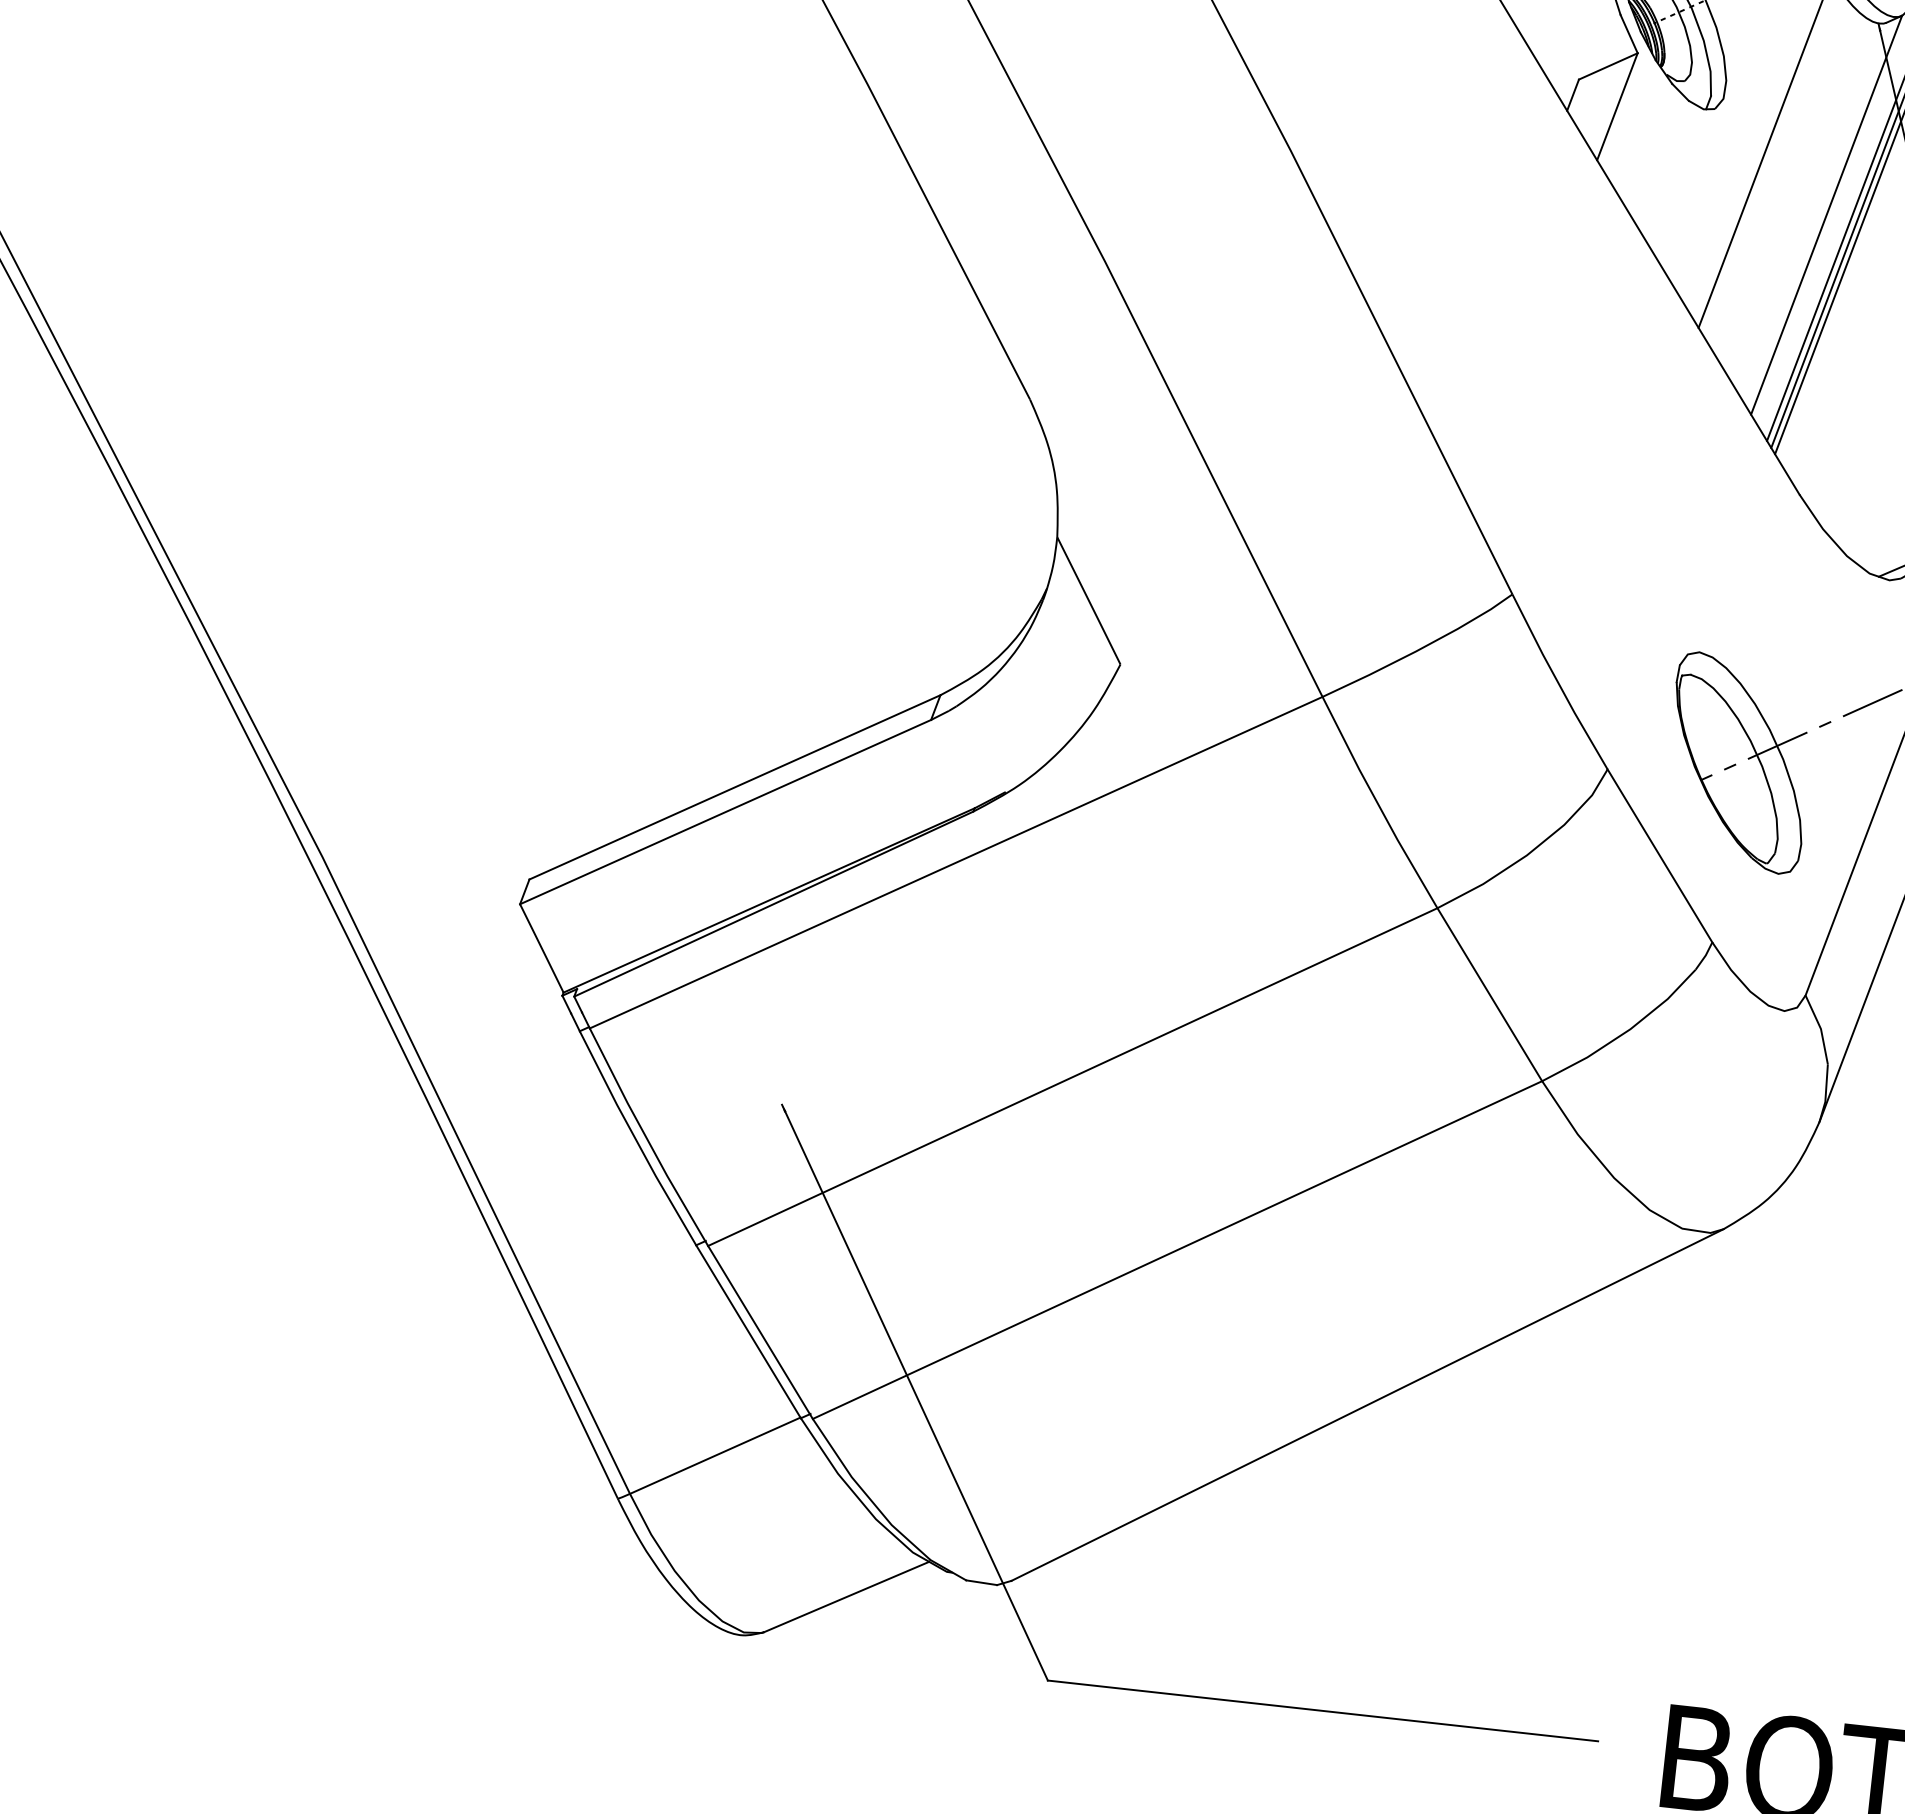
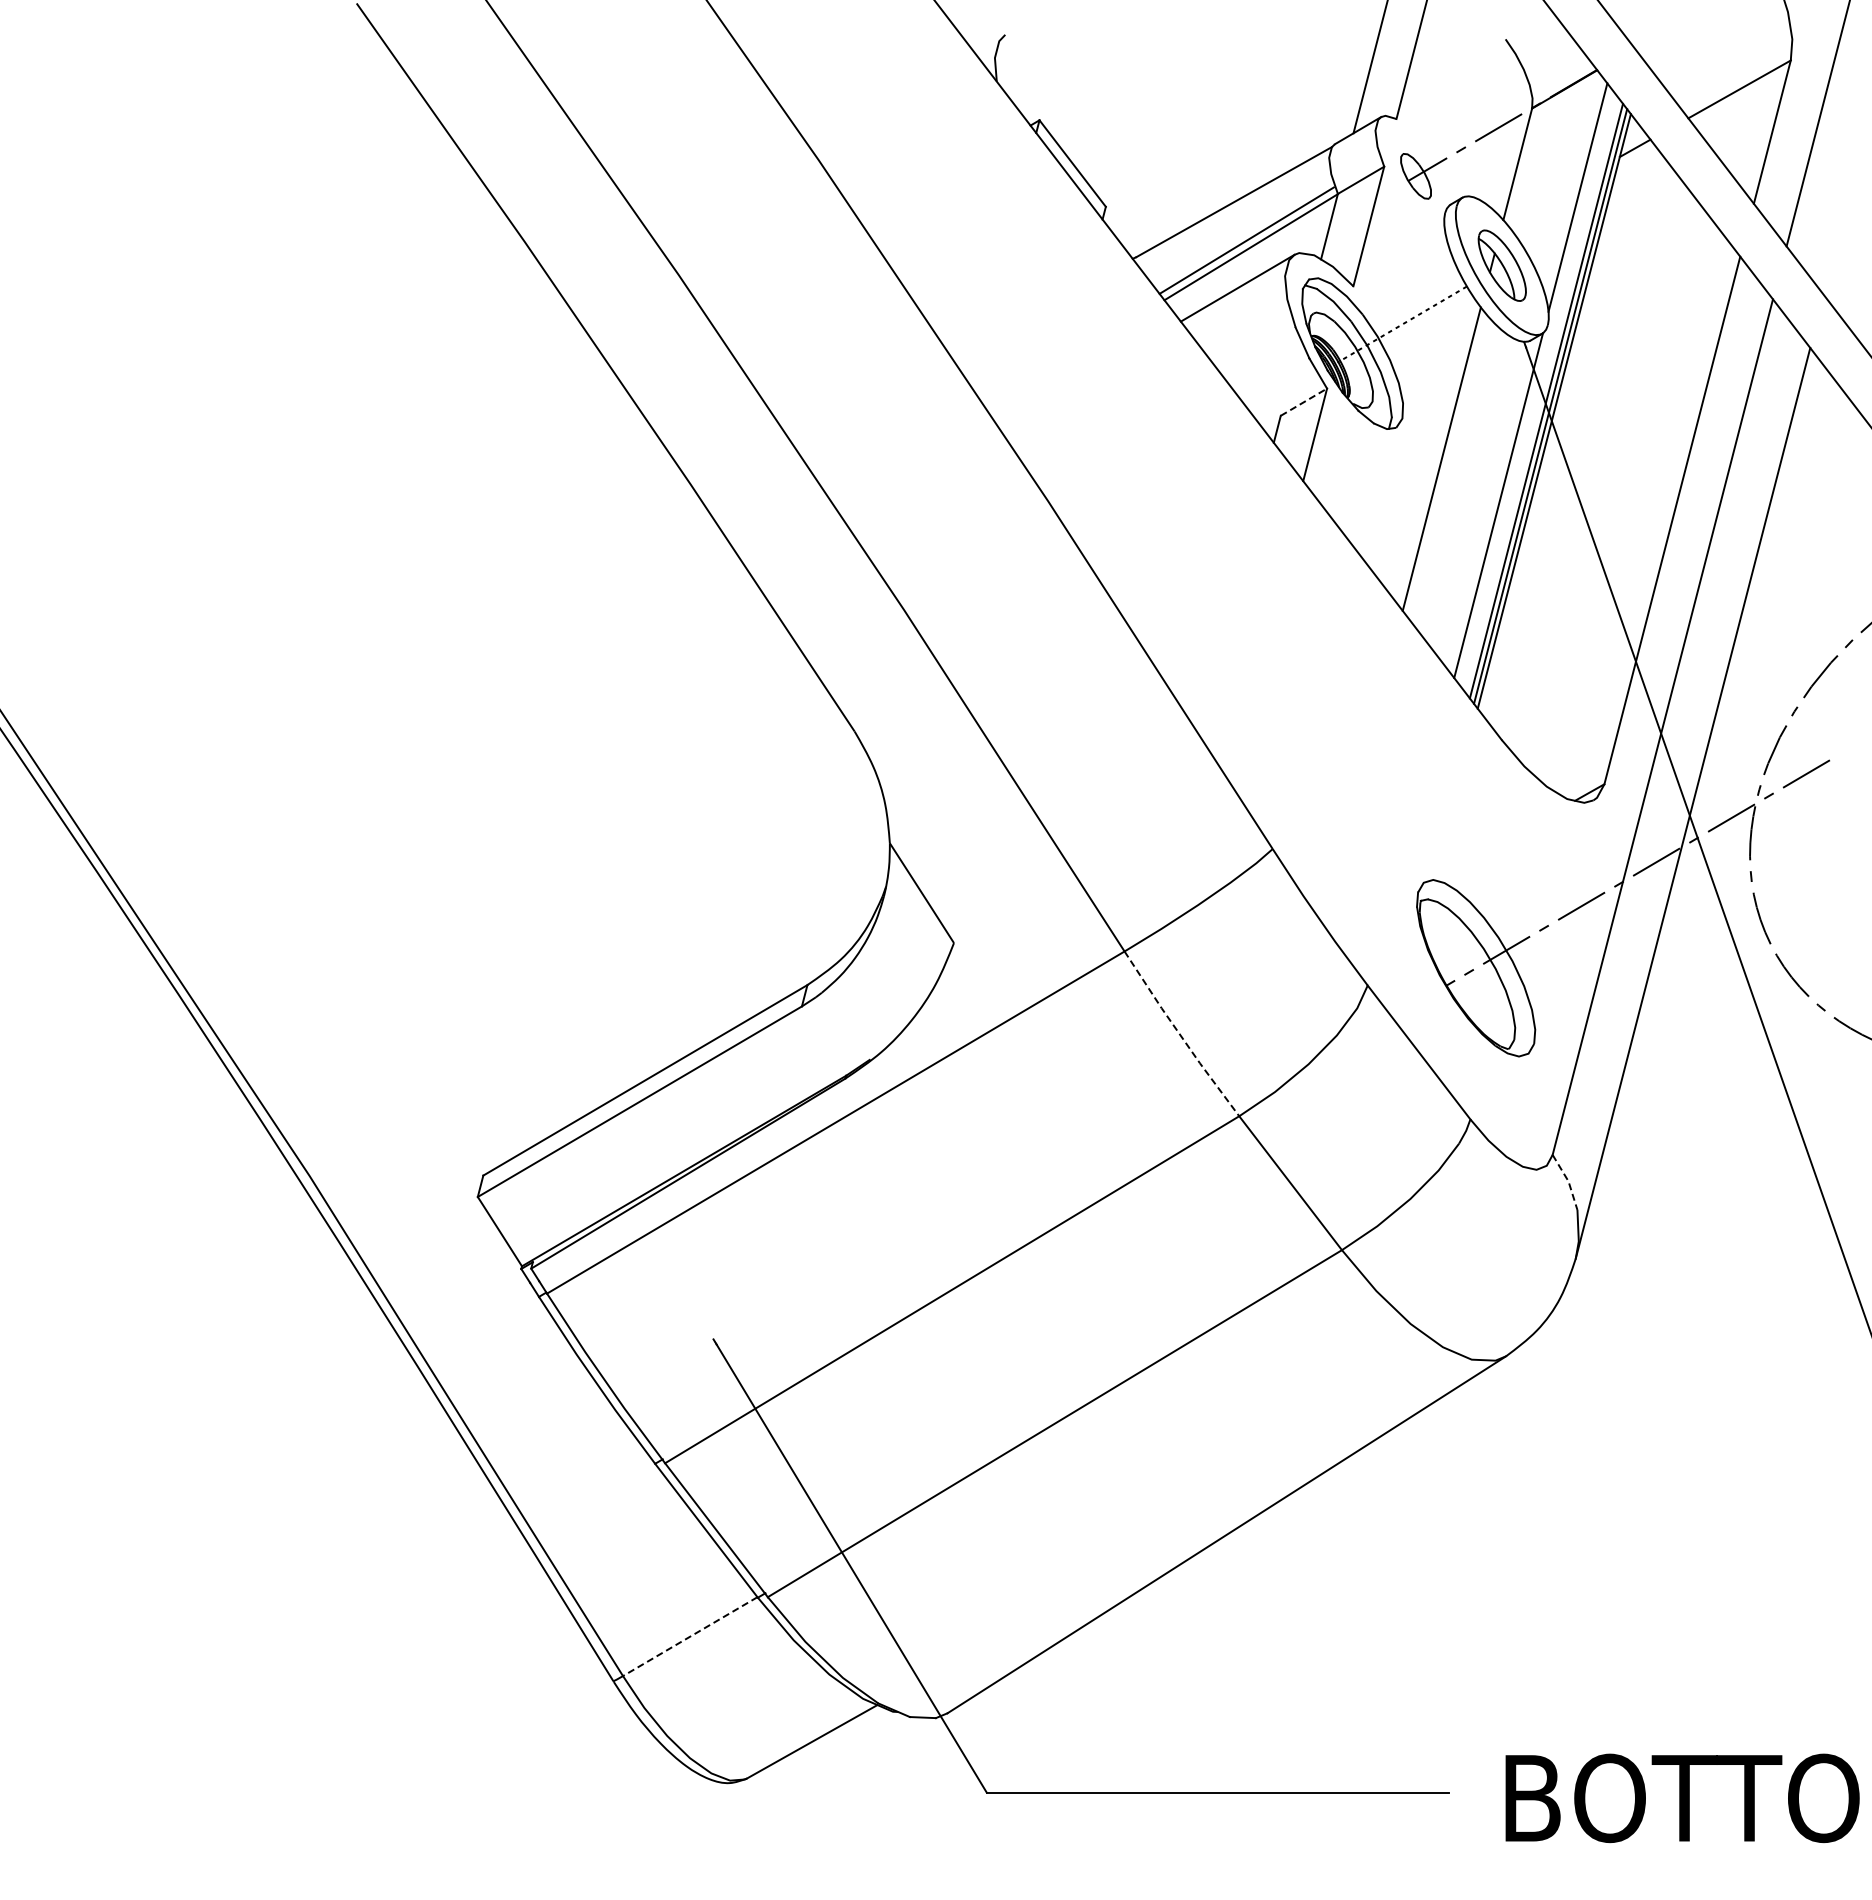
line: (1607, 66) -> (1303, 402), solid -> dashed
line: (1378, 804) -> (1180, 1035), solid -> dashed
line: (1820, 1029) -> (1568, 1181), solid -> dashed
line: (715, 1455) -> (690, 1636), solid -> dashed

